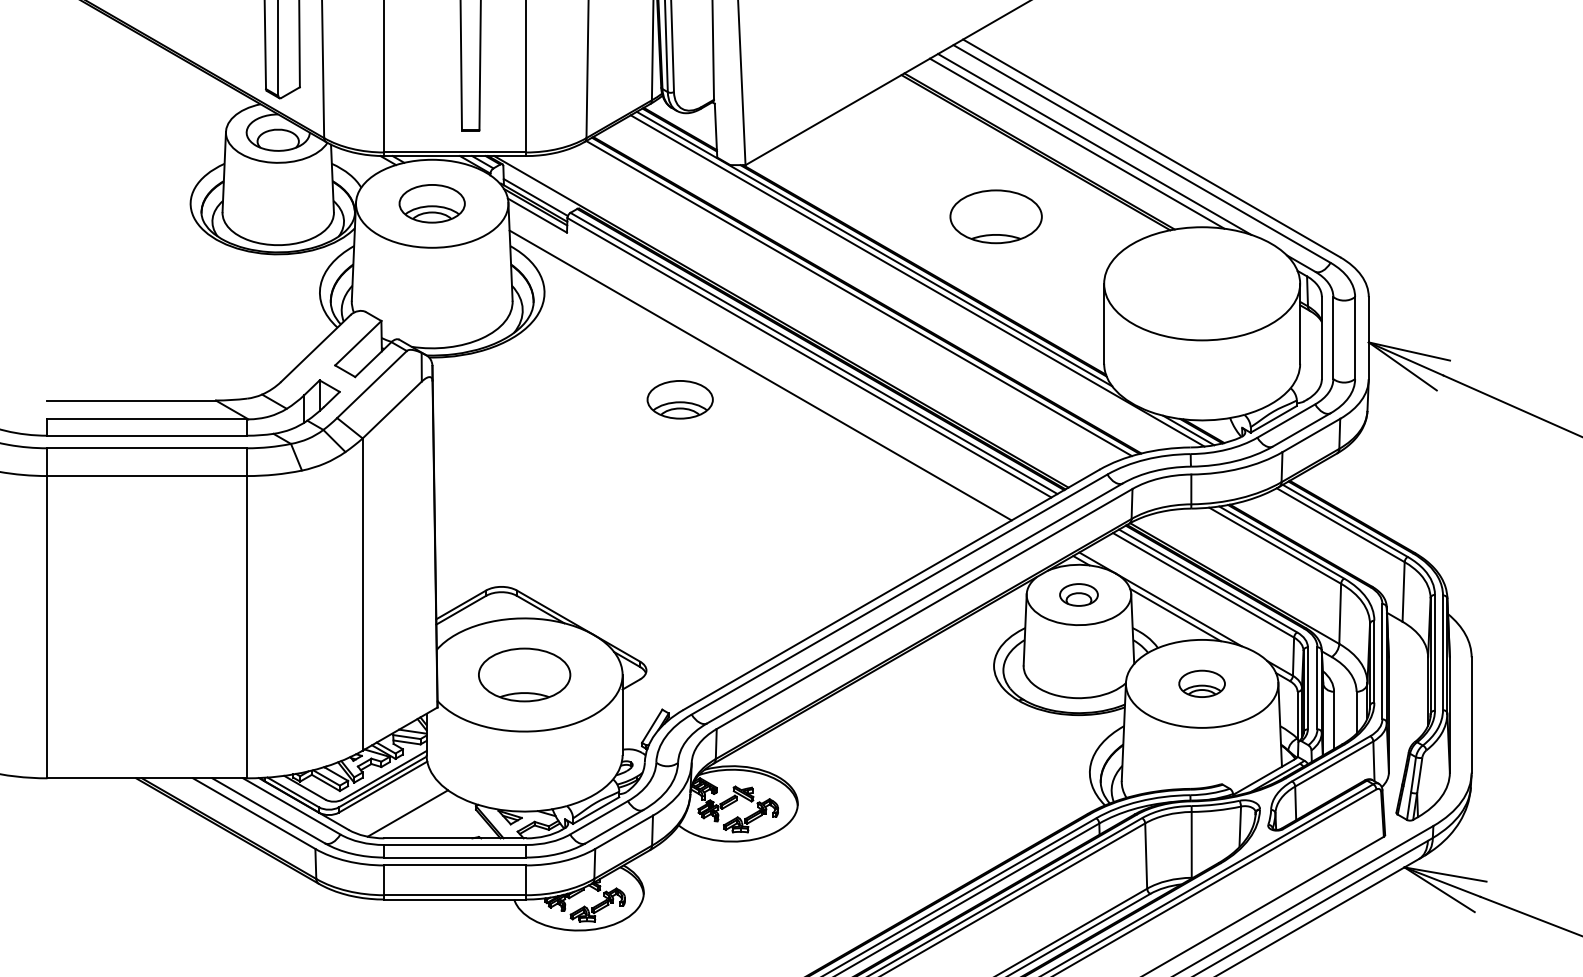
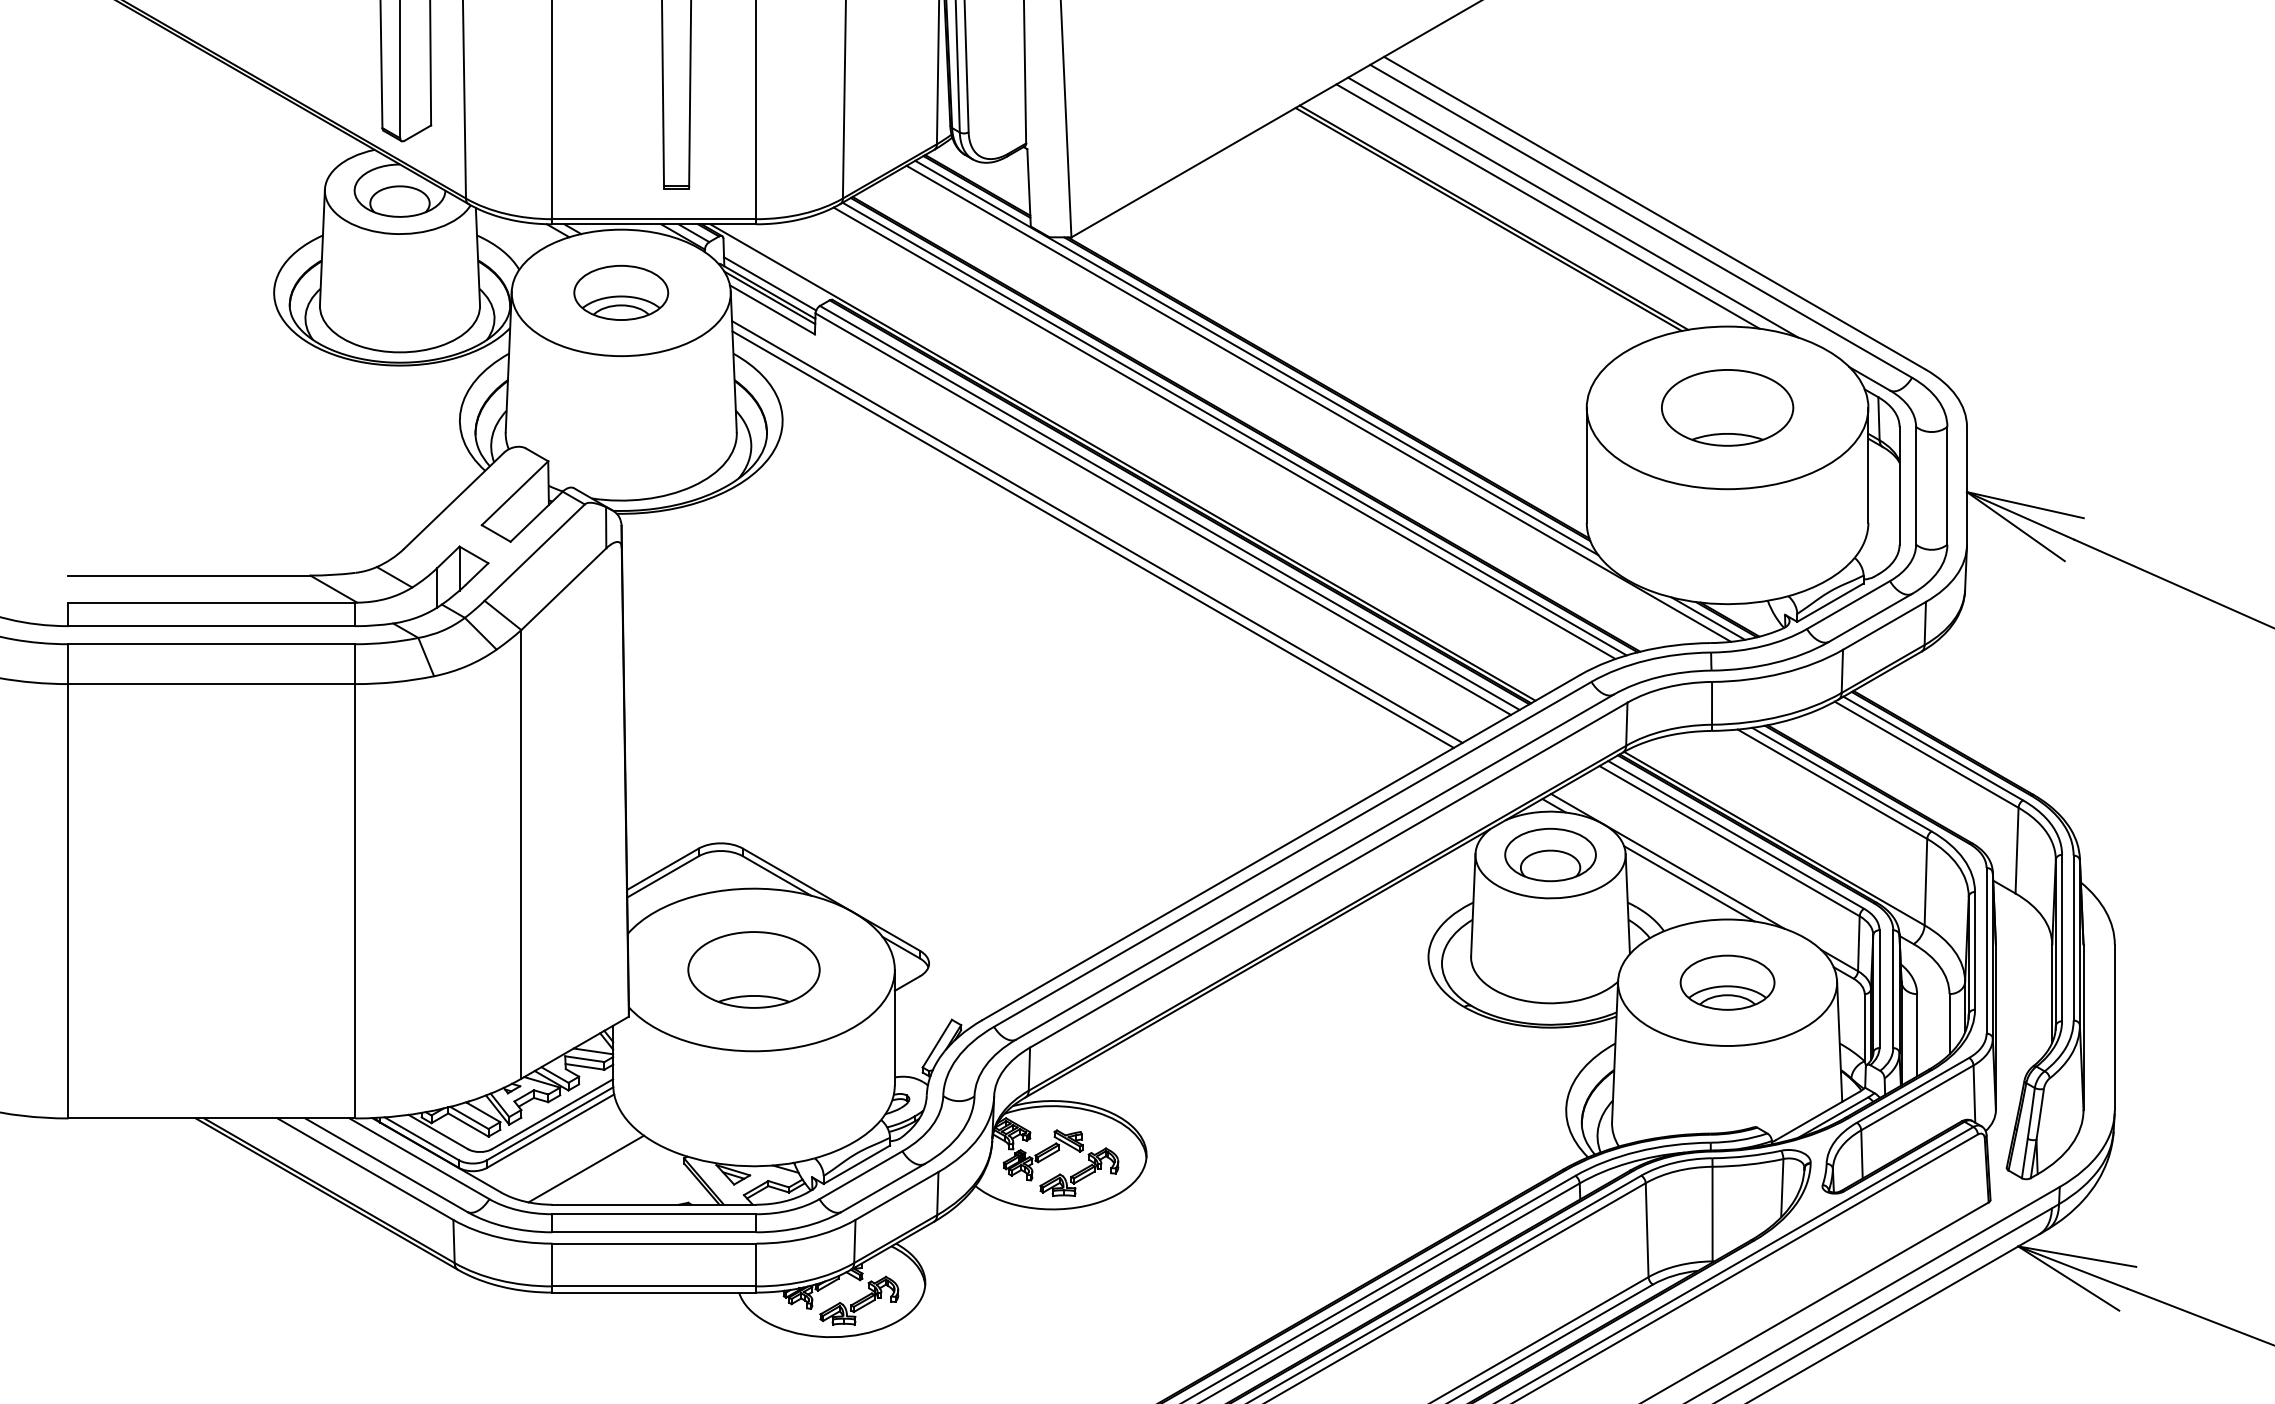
part: (995, 216) -> (1726, 407), moved
line: (852, 301) -> (1225, 433), added
line: (763, 369) -> (1097, 531), added
part: (679, 399) -> (976, 574), removed
part: (1078, 594) -> (1549, 854), size x1.67
part: (1201, 683) -> (1726, 982), size x1.43

